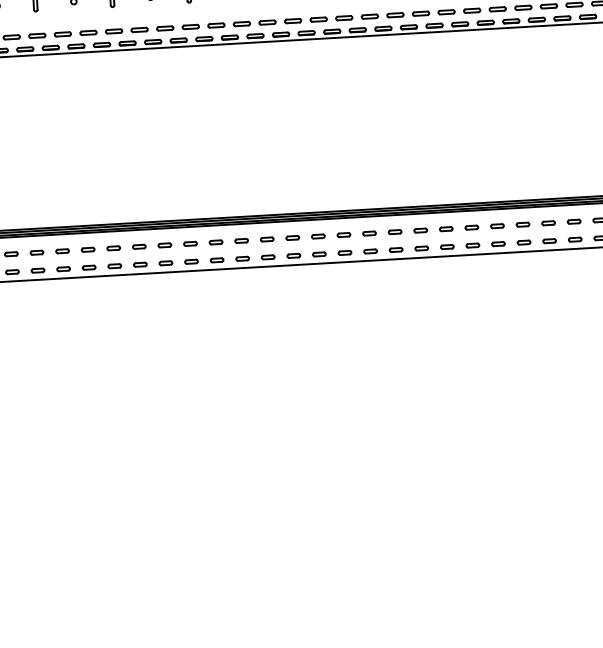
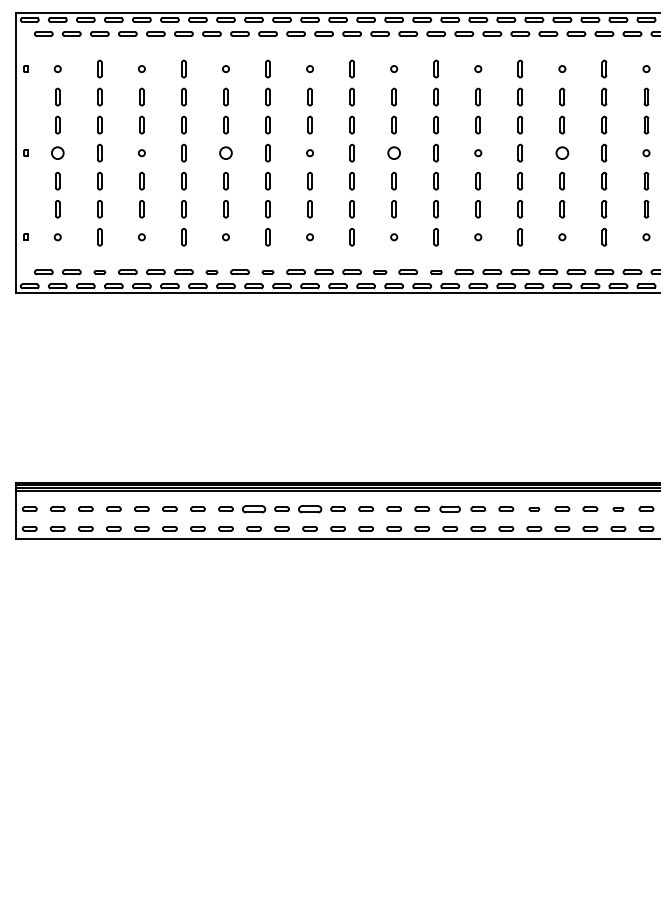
part: (344, 18) -> (436, 272), size x0.6
part: (292, 21) -> (379, 272), size x0.7
part: (190, 27) -> (267, 272), size x0.6
part: (139, 30) -> (211, 272), size x0.6
part: (37, 36) -> (99, 272), size x0.6
part: (523, 224) -> (618, 508), size x0.7
part: (446, 228) -> (534, 508), size x0.7
part: (369, 232) -> (450, 508), size x1.4
part: (241, 240) -> (309, 508), size x1.6
part: (189, 243) -> (253, 508), size x1.6

